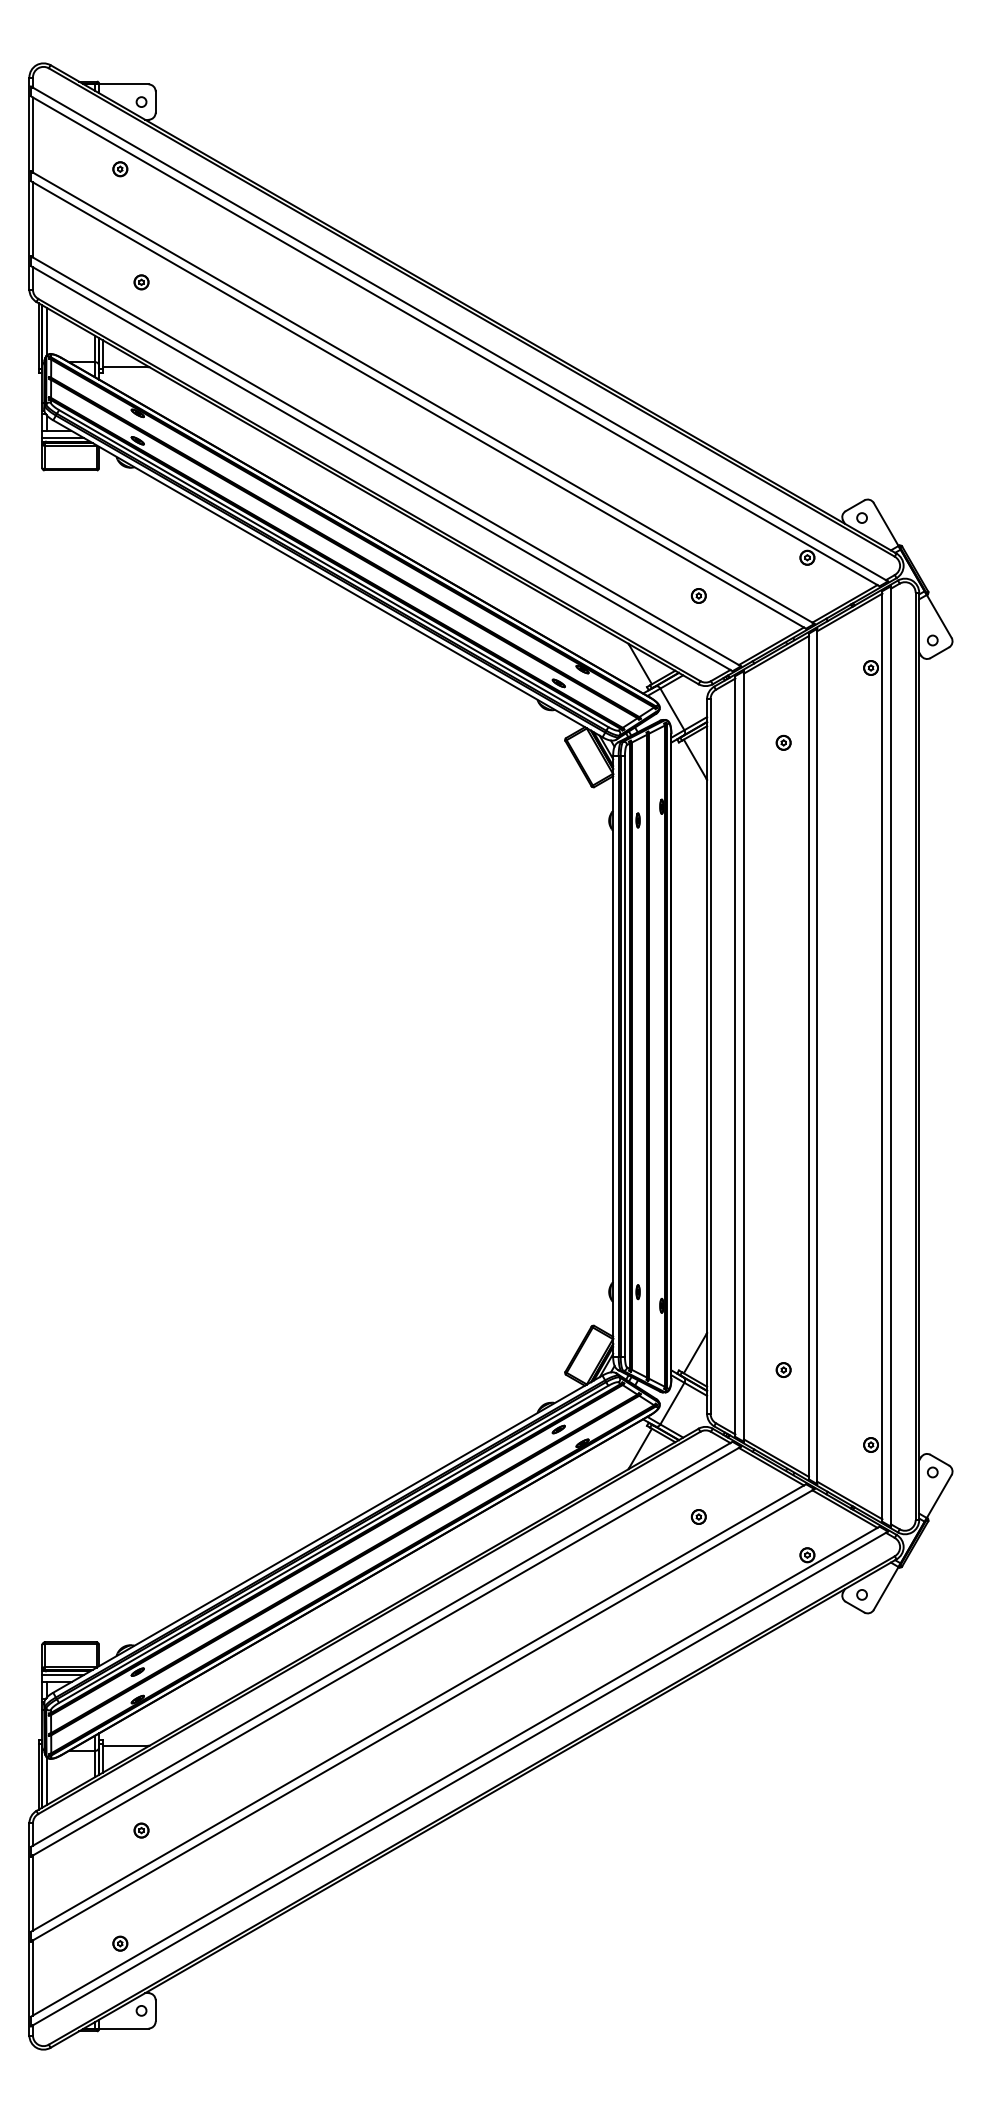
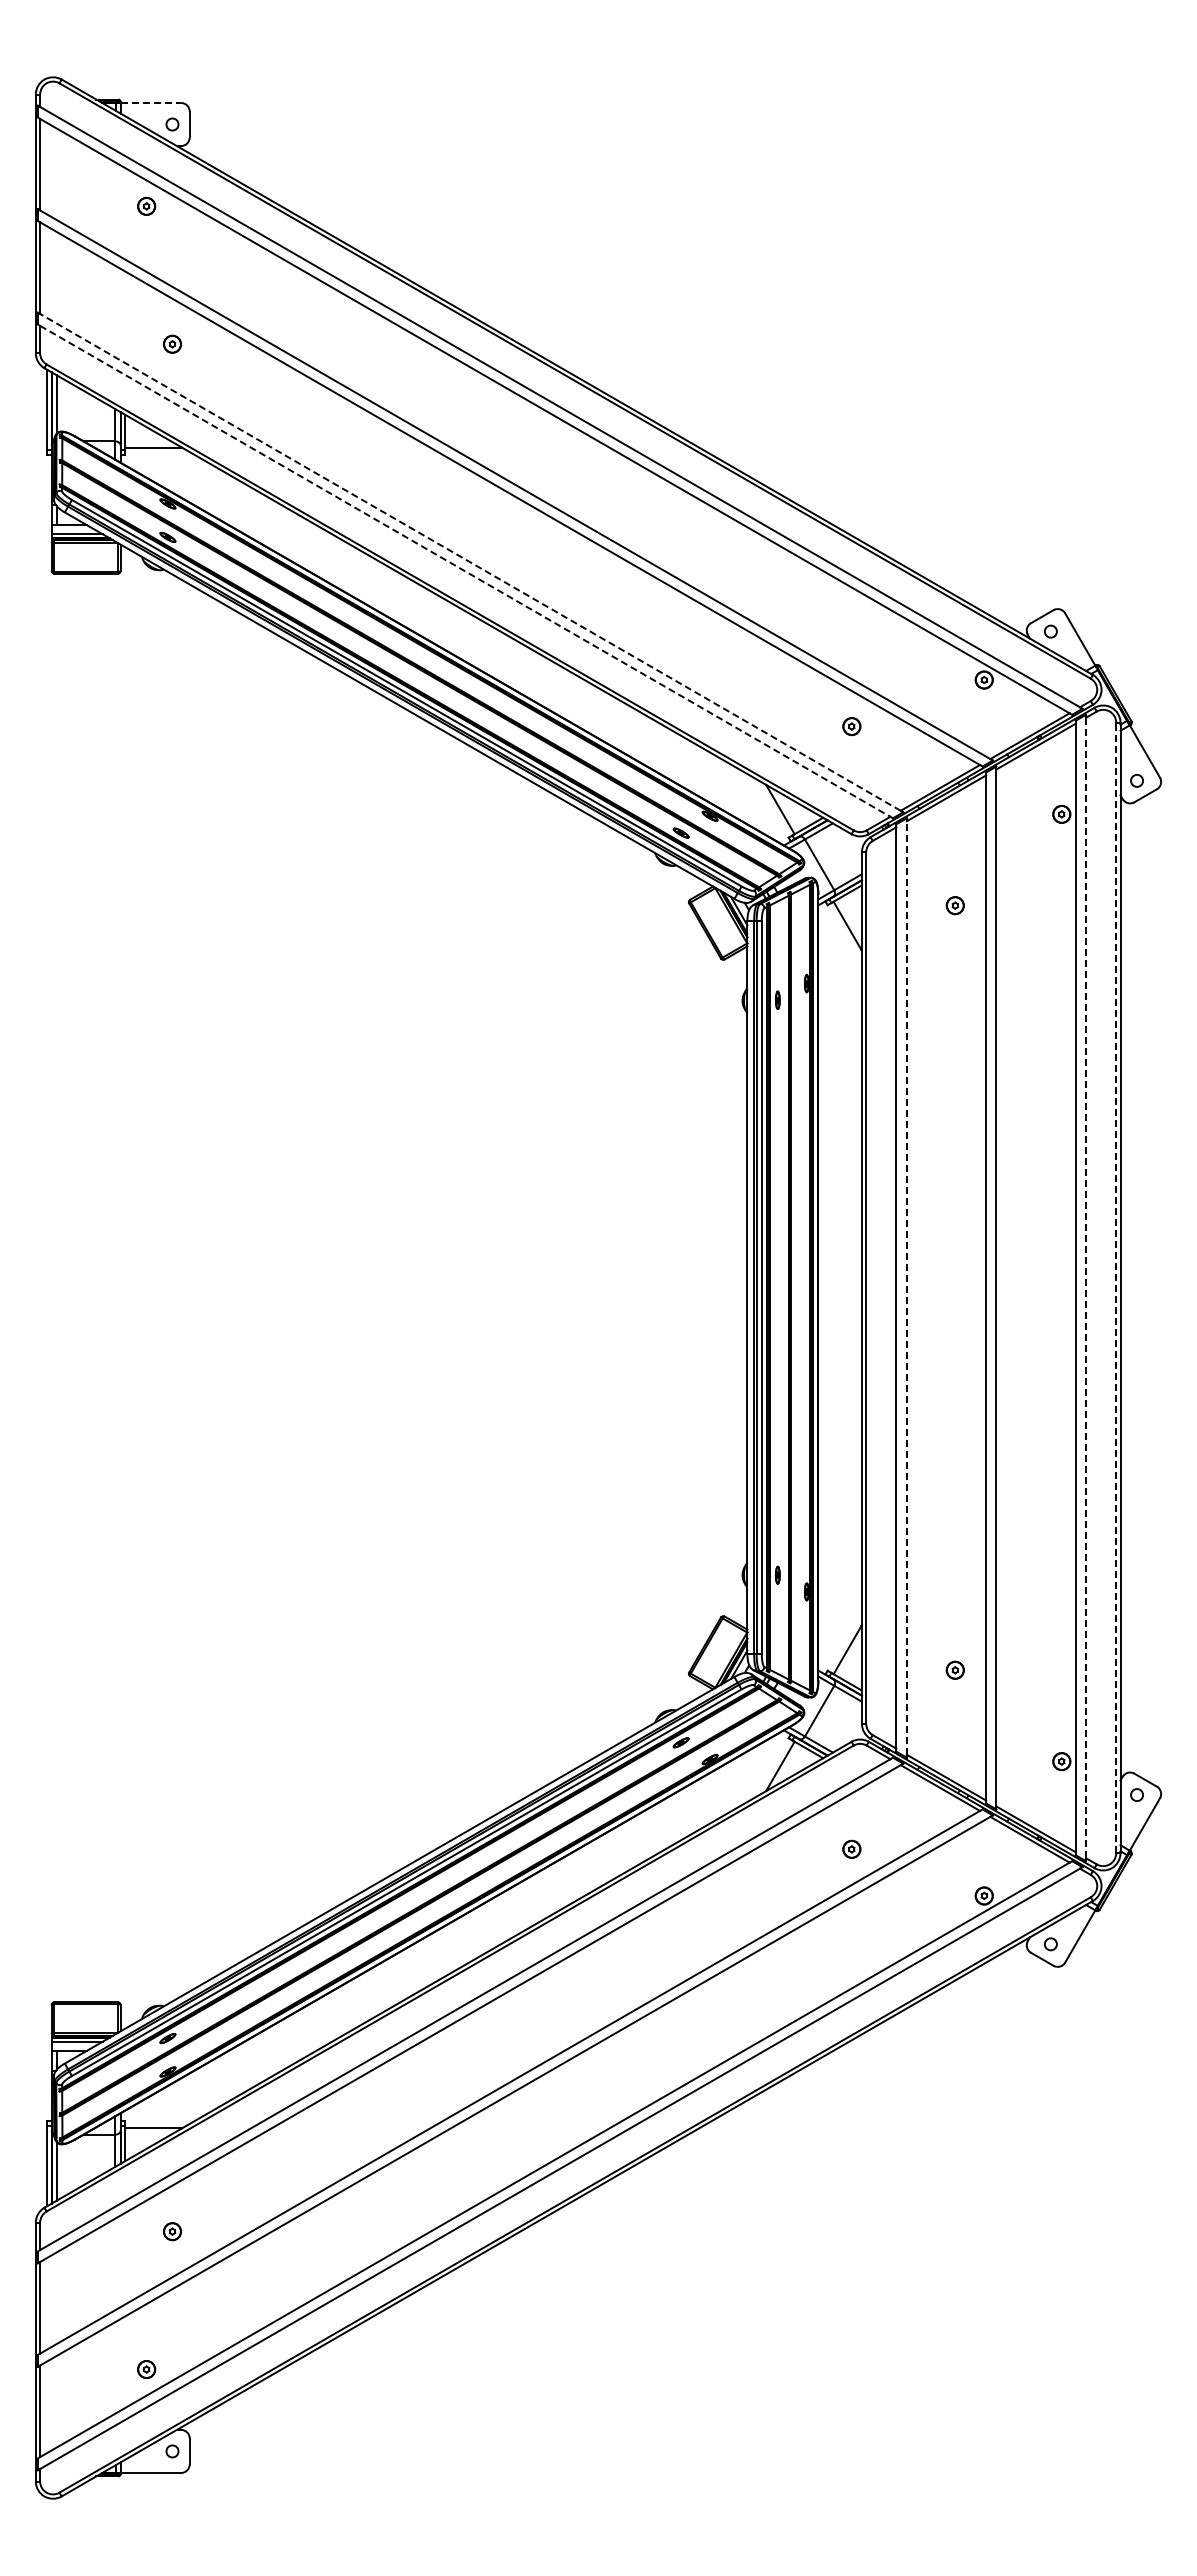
line: (124, 84) -> (151, 102), solid -> dashed
line: (386, 461) -> (470, 562), solid -> dashed
line: (381, 468) -> (465, 571), solid -> dashed
line: (743, 1056) -> (906, 1288), solid -> dashed
line: (891, 1056) -> (1086, 1287), solid -> dashed
line: (915, 1056) -> (1116, 1287), solid -> dashed

